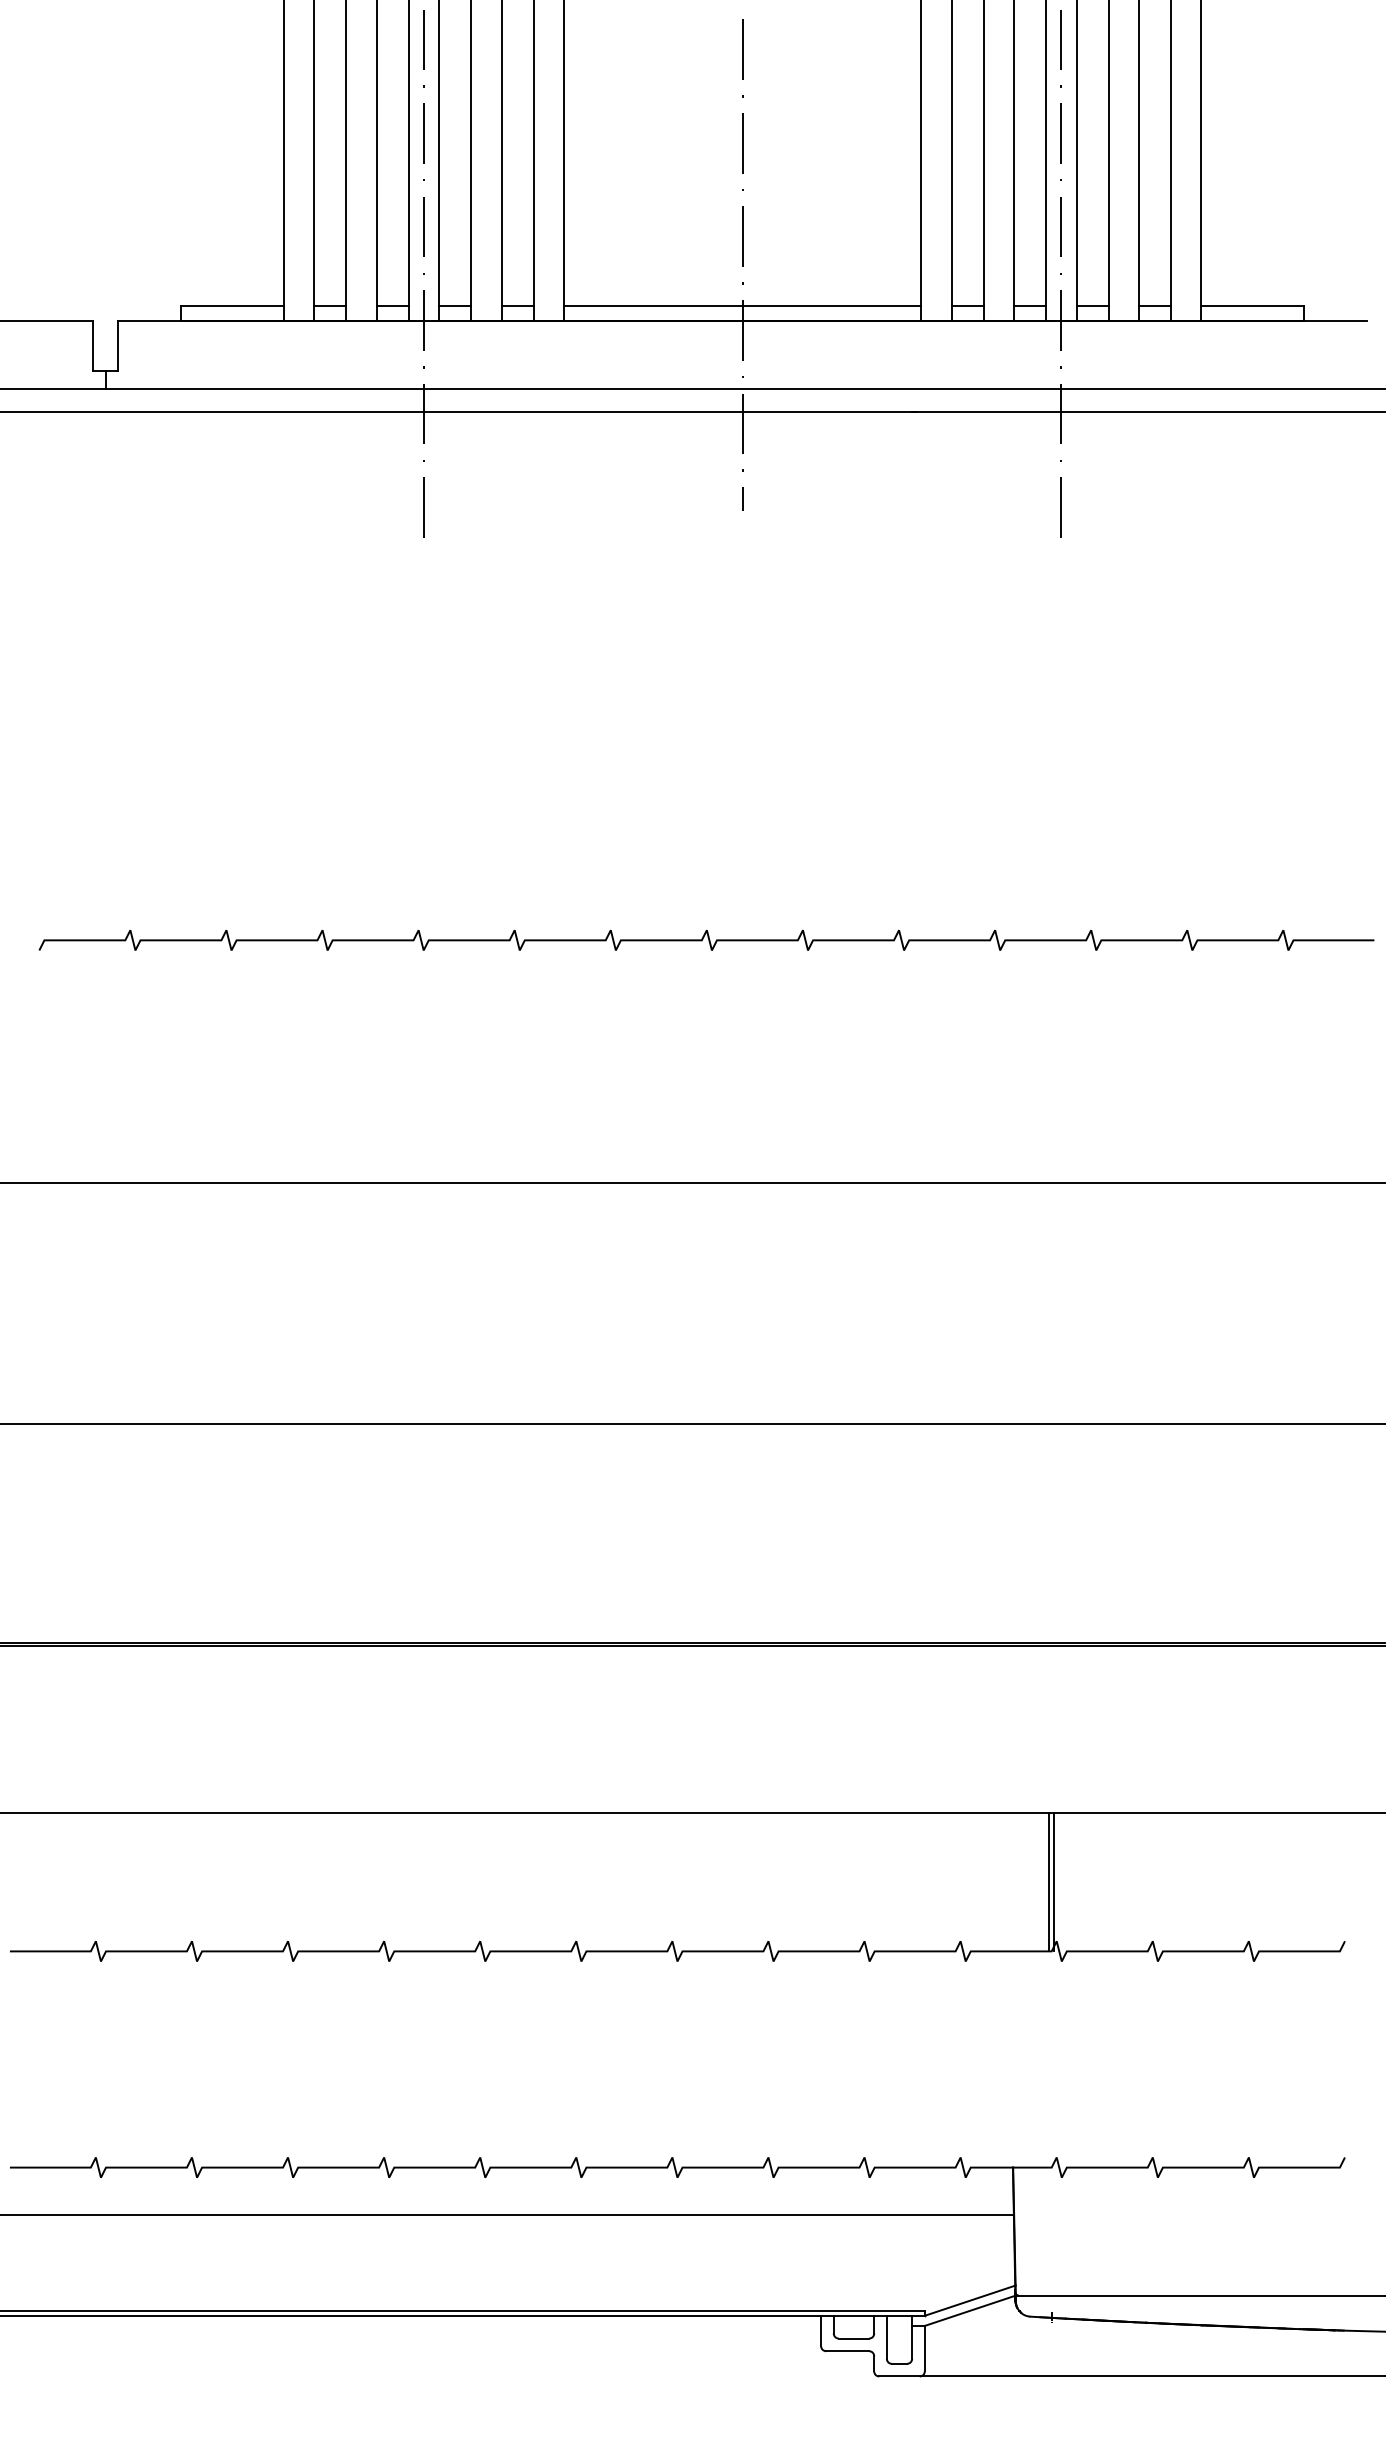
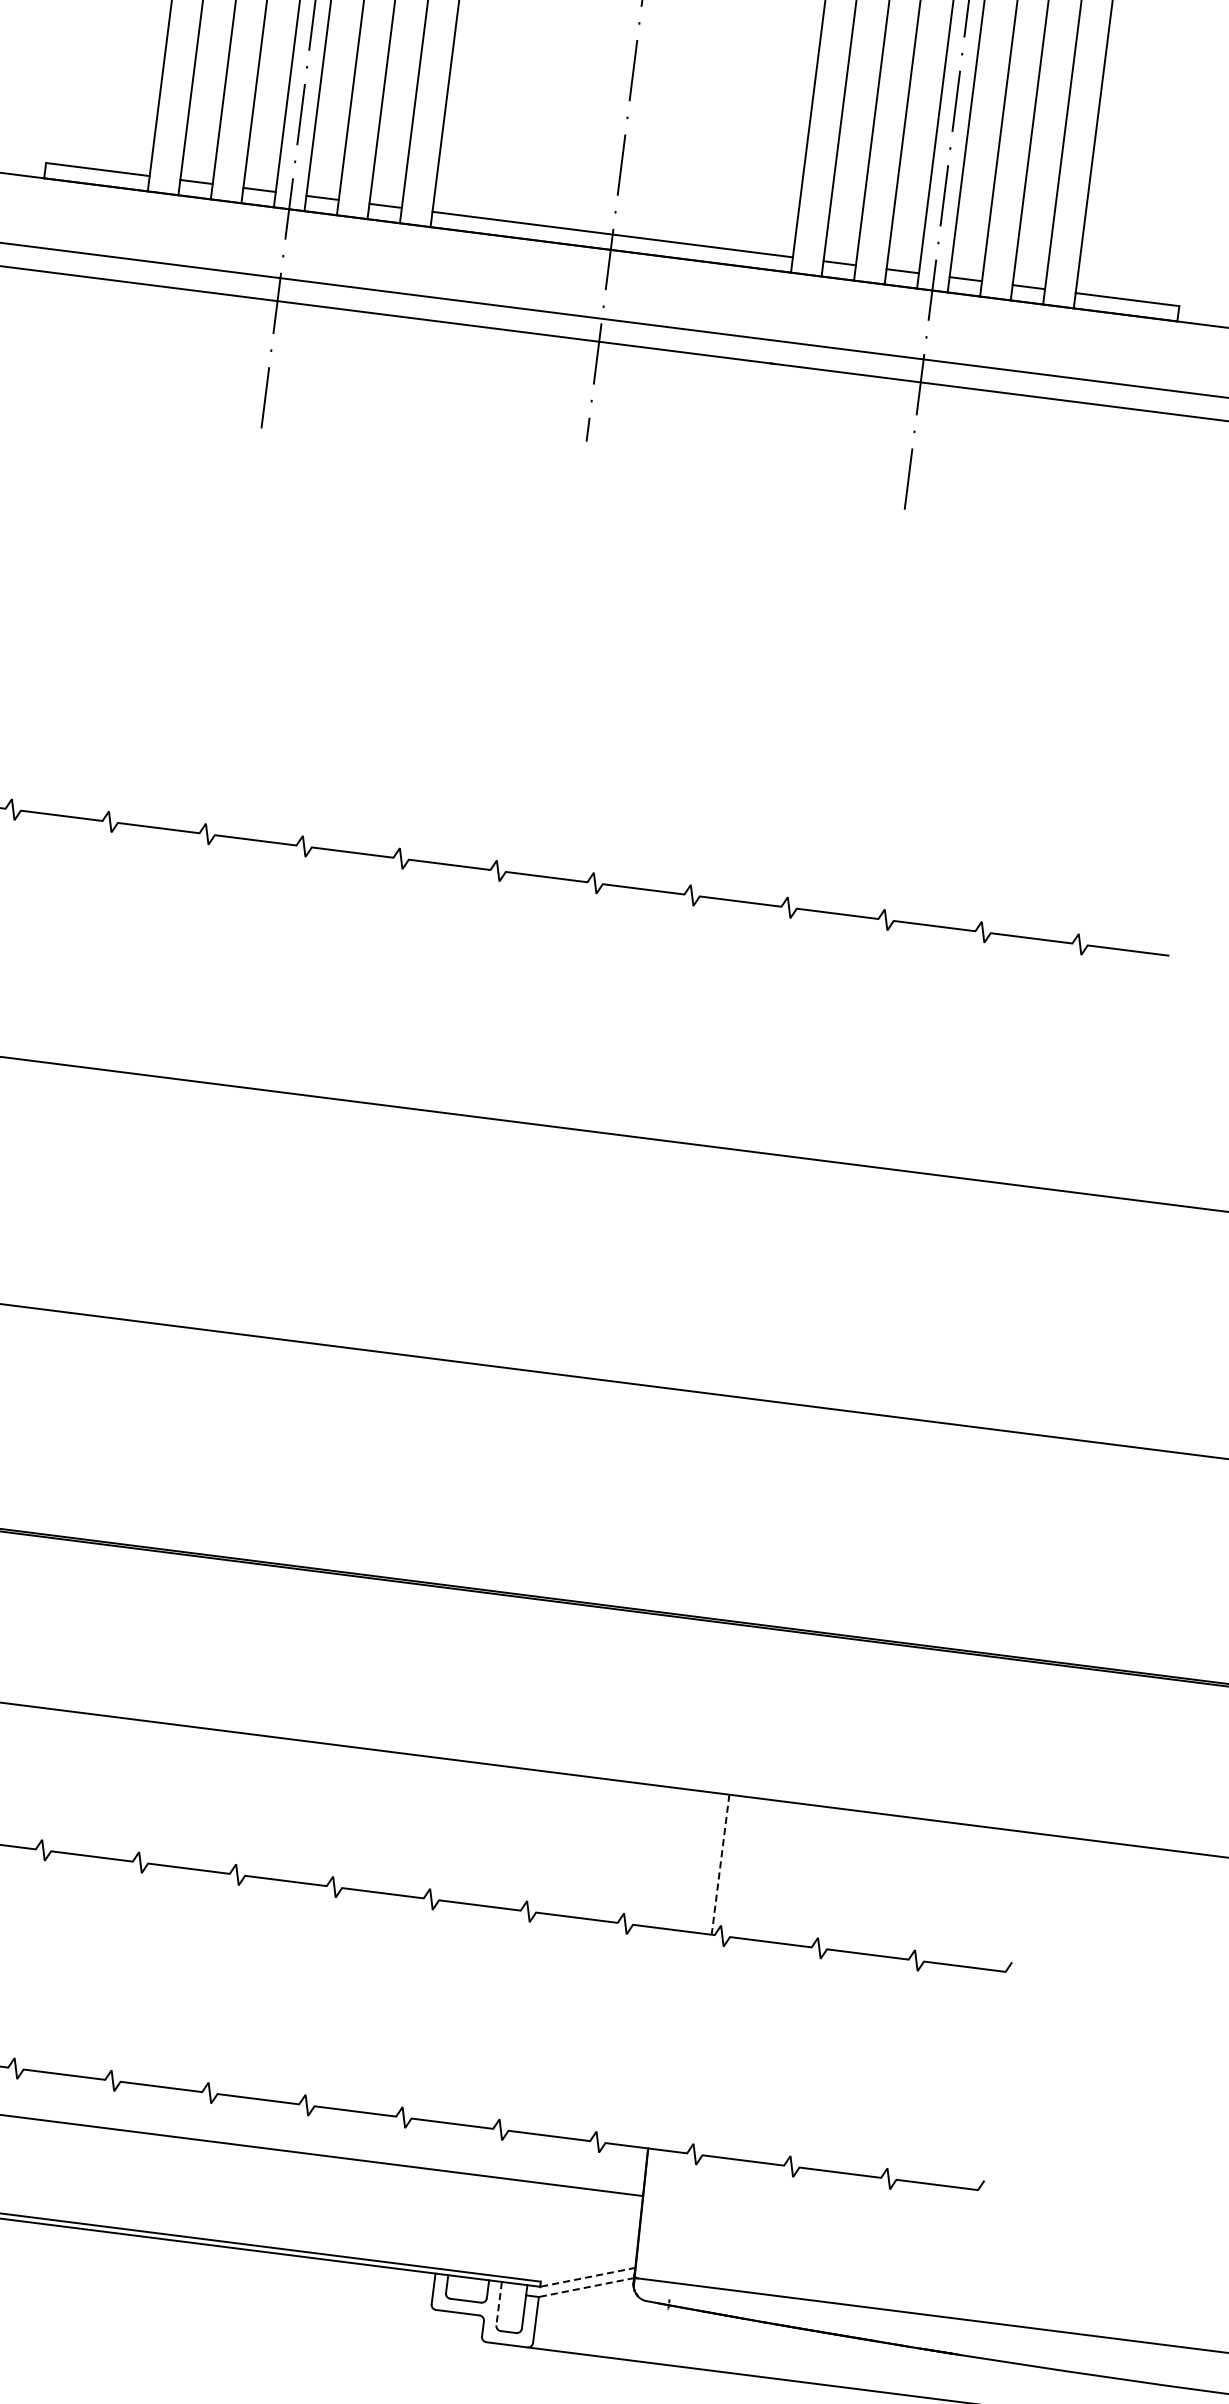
line: (1053, 1881) -> (725, 1864), removed
line: (1048, 1882) -> (720, 1865), solid -> dashed
line: (970, 2300) -> (588, 2277), solid -> dashed
line: (970, 2310) -> (586, 2287), solid -> dashed
line: (886, 2337) -> (498, 2303), solid -> dashed

